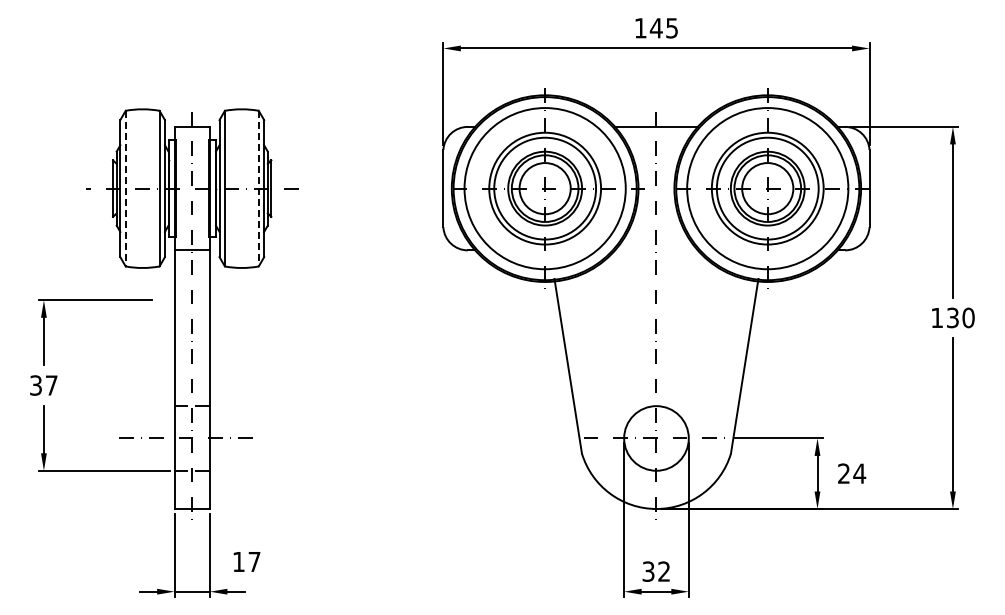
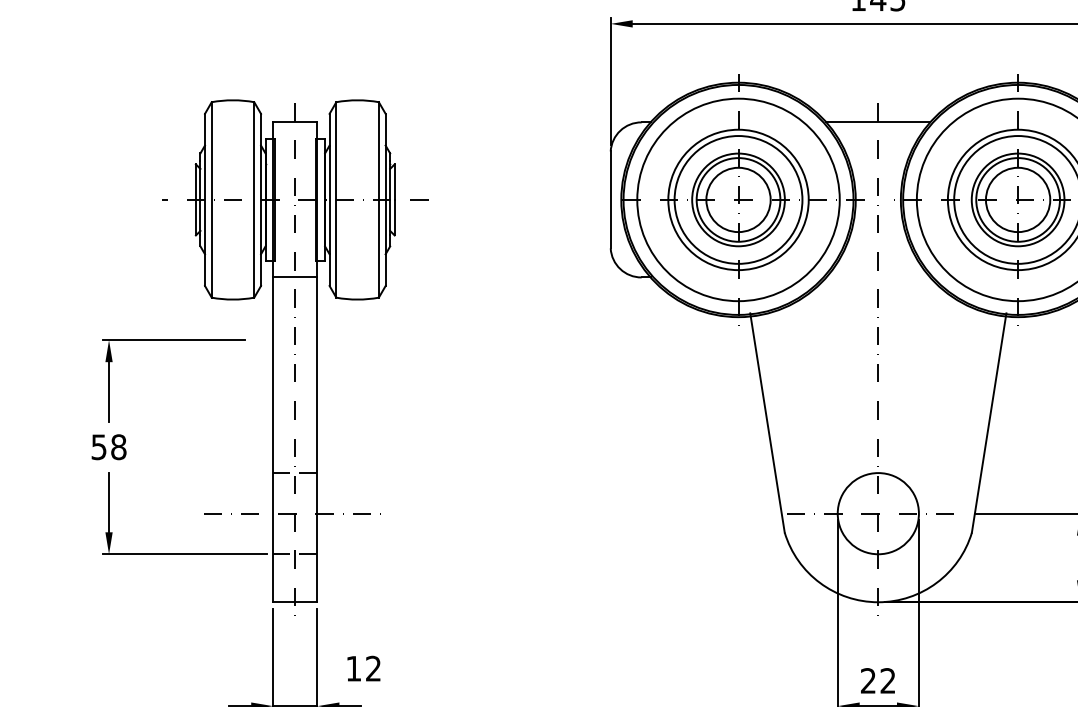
line: (125, 188) -> (211, 199), dashed -> solid
line: (258, 188) -> (378, 199), dashed -> solid
text: (43, 385) -> (108, 447), 37 -> 58
text: (254, 561) -> (373, 668), 17 -> 12
text: (648, 571) -> (868, 680), 32 -> 22

